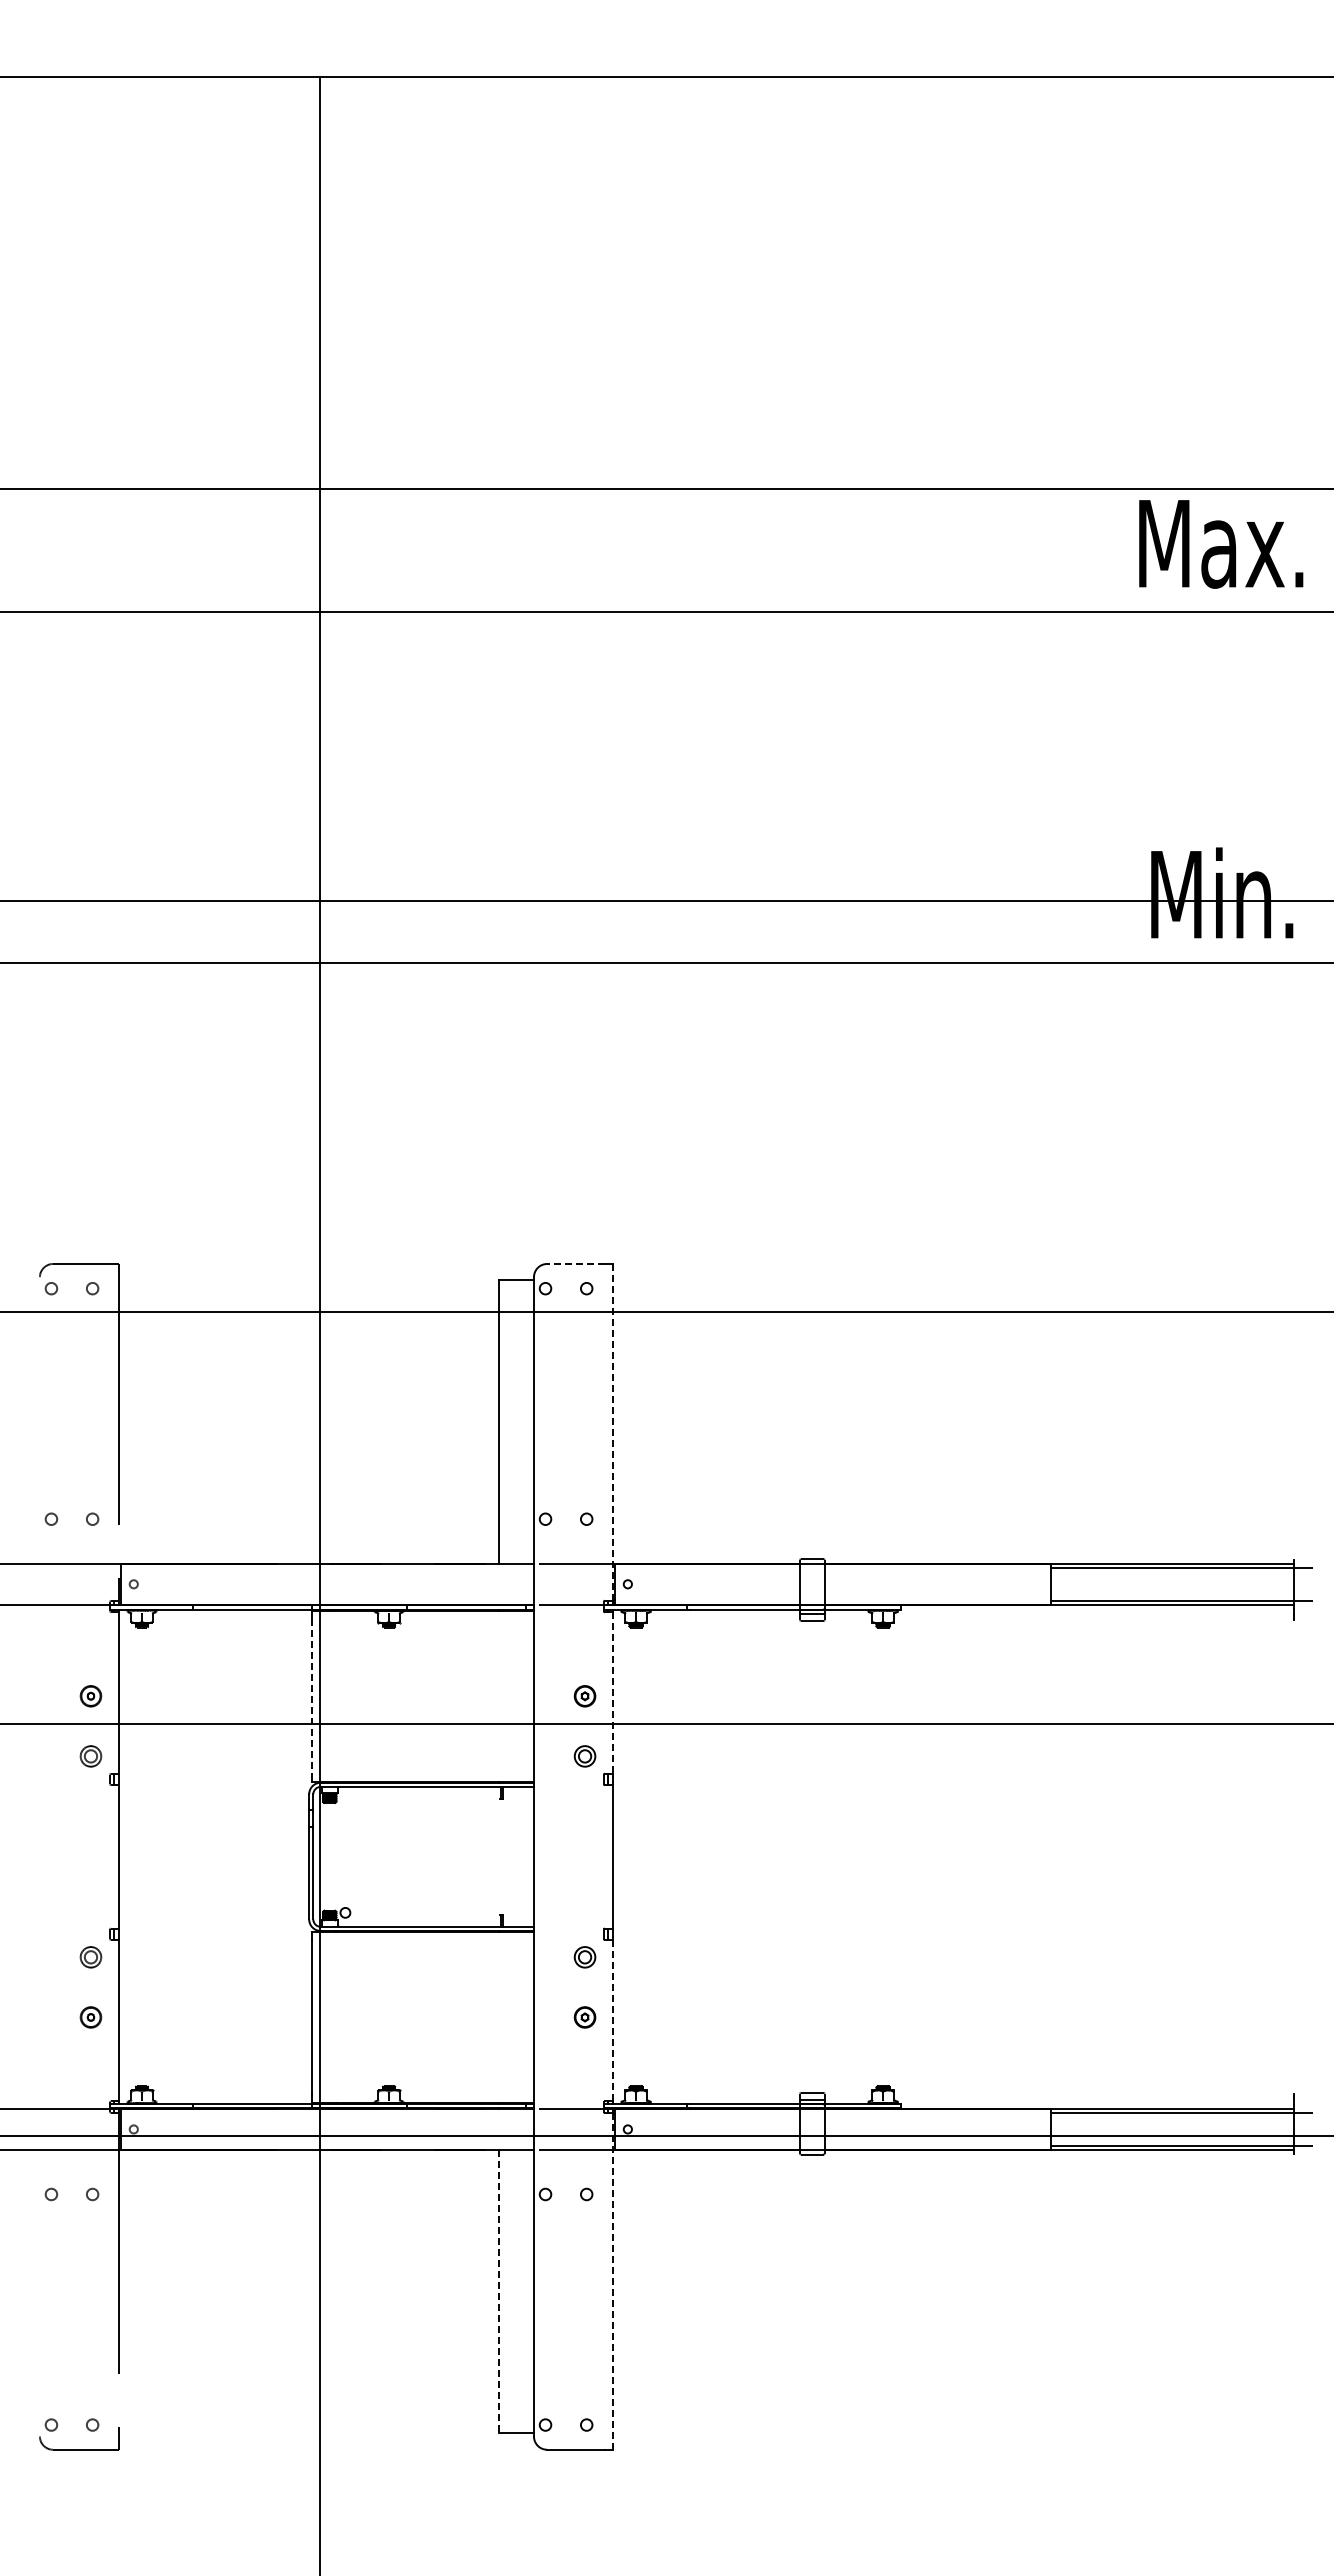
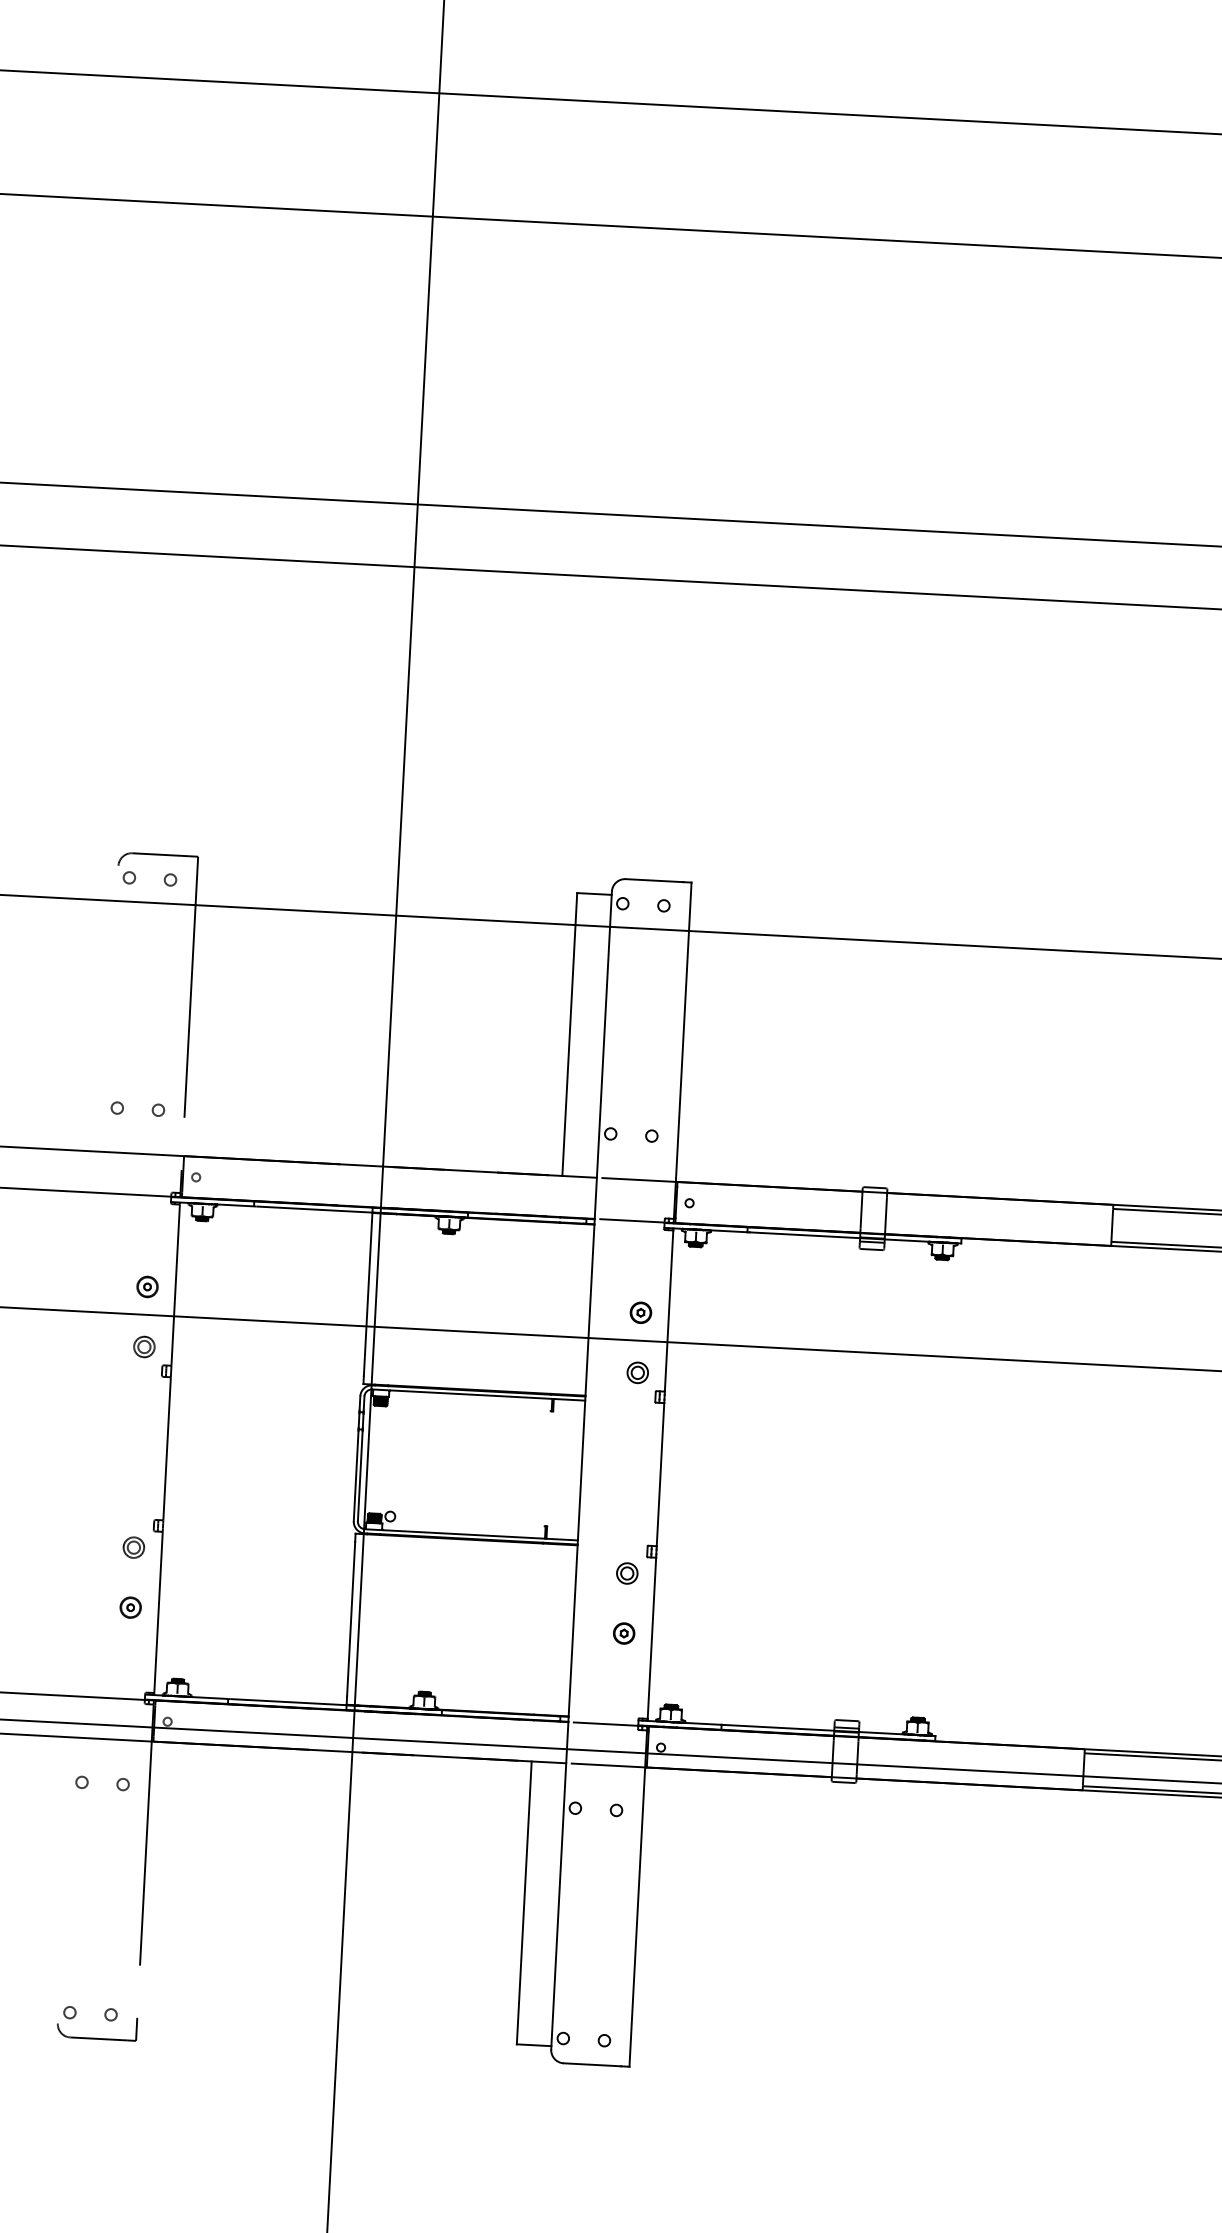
line: (576, 1263) -> (655, 880), dashed -> solid
line: (613, 1432) -> (683, 1050), dashed -> solid
line: (613, 1693) -> (669, 1311), dashed -> solid
line: (311, 1696) -> (367, 1298), dashed -> solid
line: (613, 2020) -> (652, 1638), dashed -> solid
line: (613, 2281) -> (638, 1898), dashed -> solid
line: (499, 2291) -> (524, 1902), dashed -> solid

